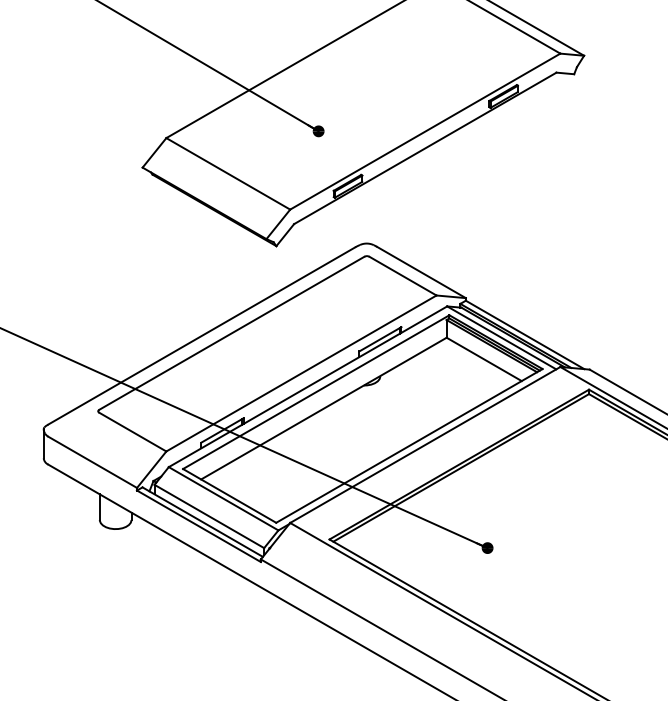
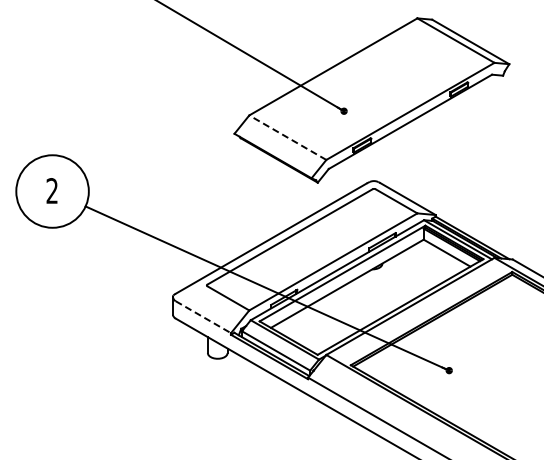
line: (227, 173) -> (287, 137), solid -> dashed
line: (92, 462) -> (203, 317), solid -> dashed

